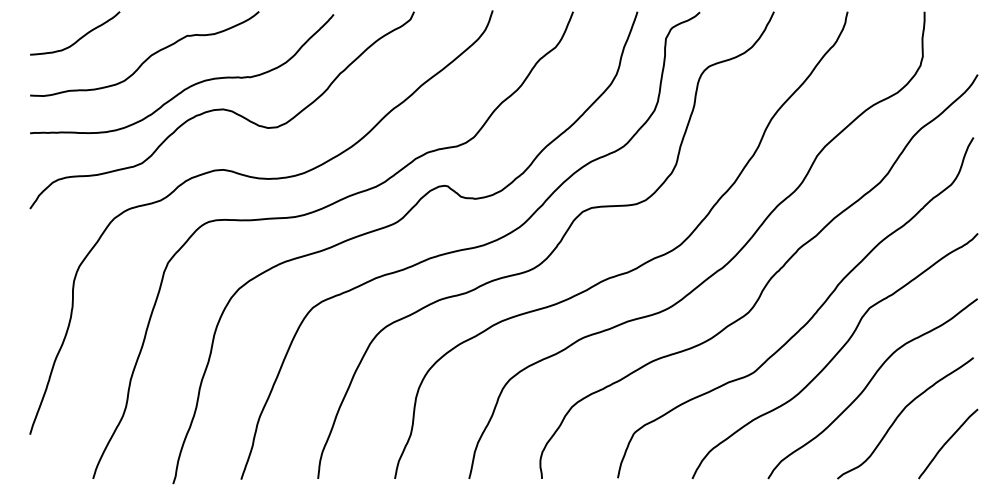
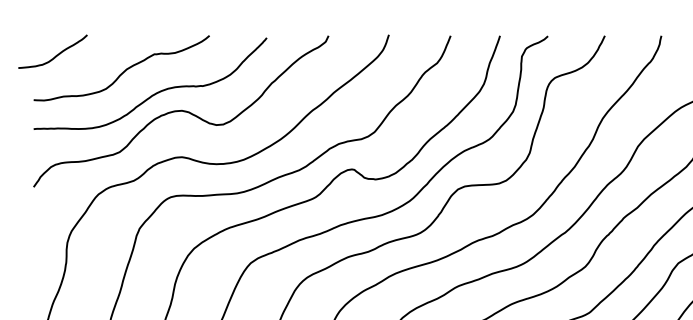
curve: (78, 38) -> (55, 55), moved

